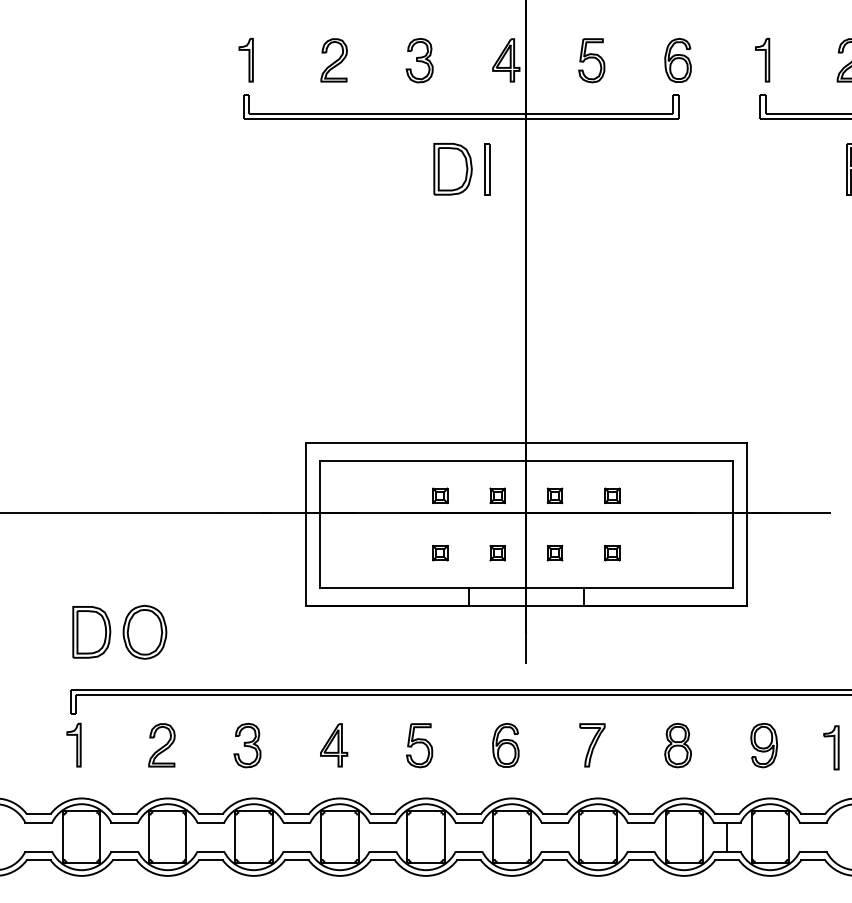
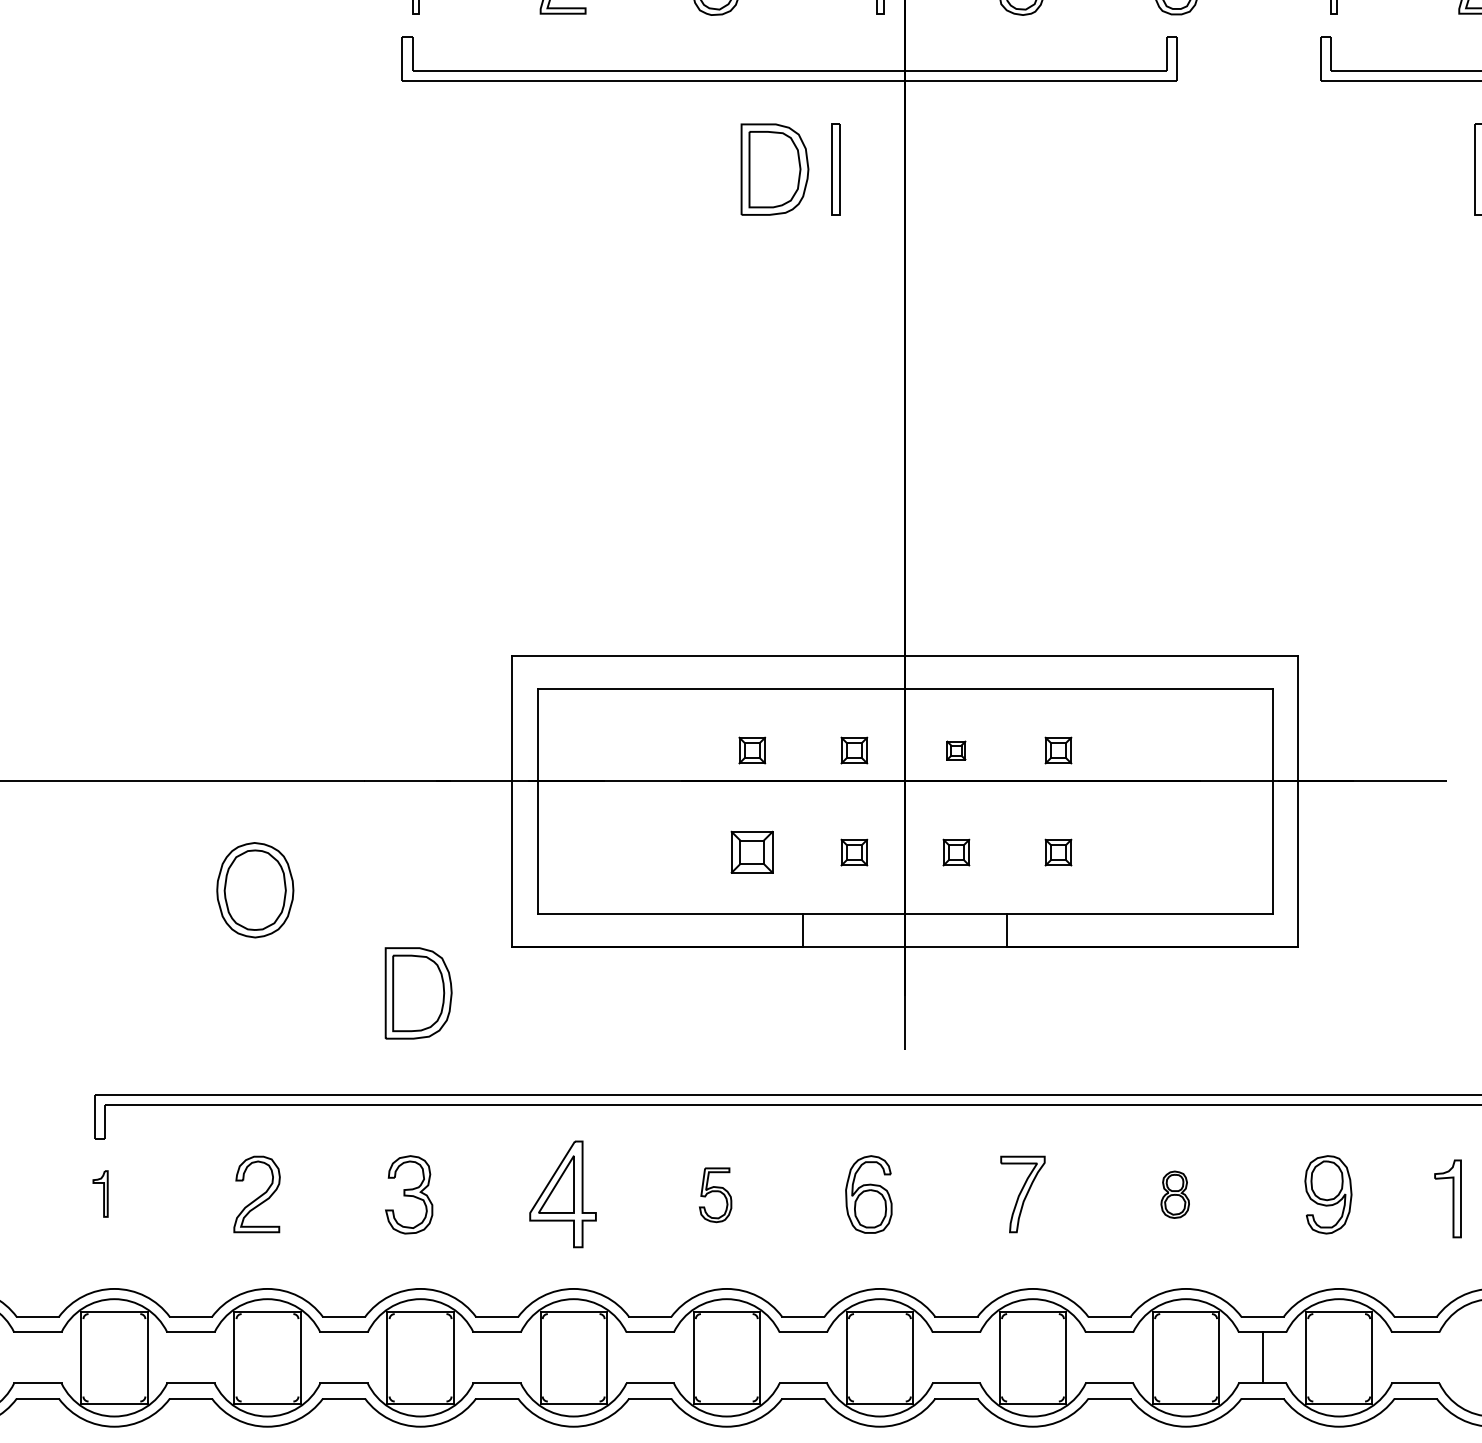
part: (554, 495) -> (955, 749), size x0.7
part: (440, 553) -> (752, 853), size x1.6
part: (144, 631) -> (254, 888), moved
part: (91, 632) -> (418, 993), moved
part: (73, 744) -> (99, 1192), size x0.6
part: (334, 745) -> (564, 1194), size x1.4
part: (419, 745) -> (715, 1194), size x0.7
part: (677, 745) -> (1174, 1194), size x0.6

